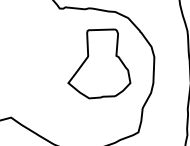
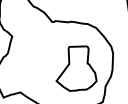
part: (99, 63) -> (76, 68), moved

